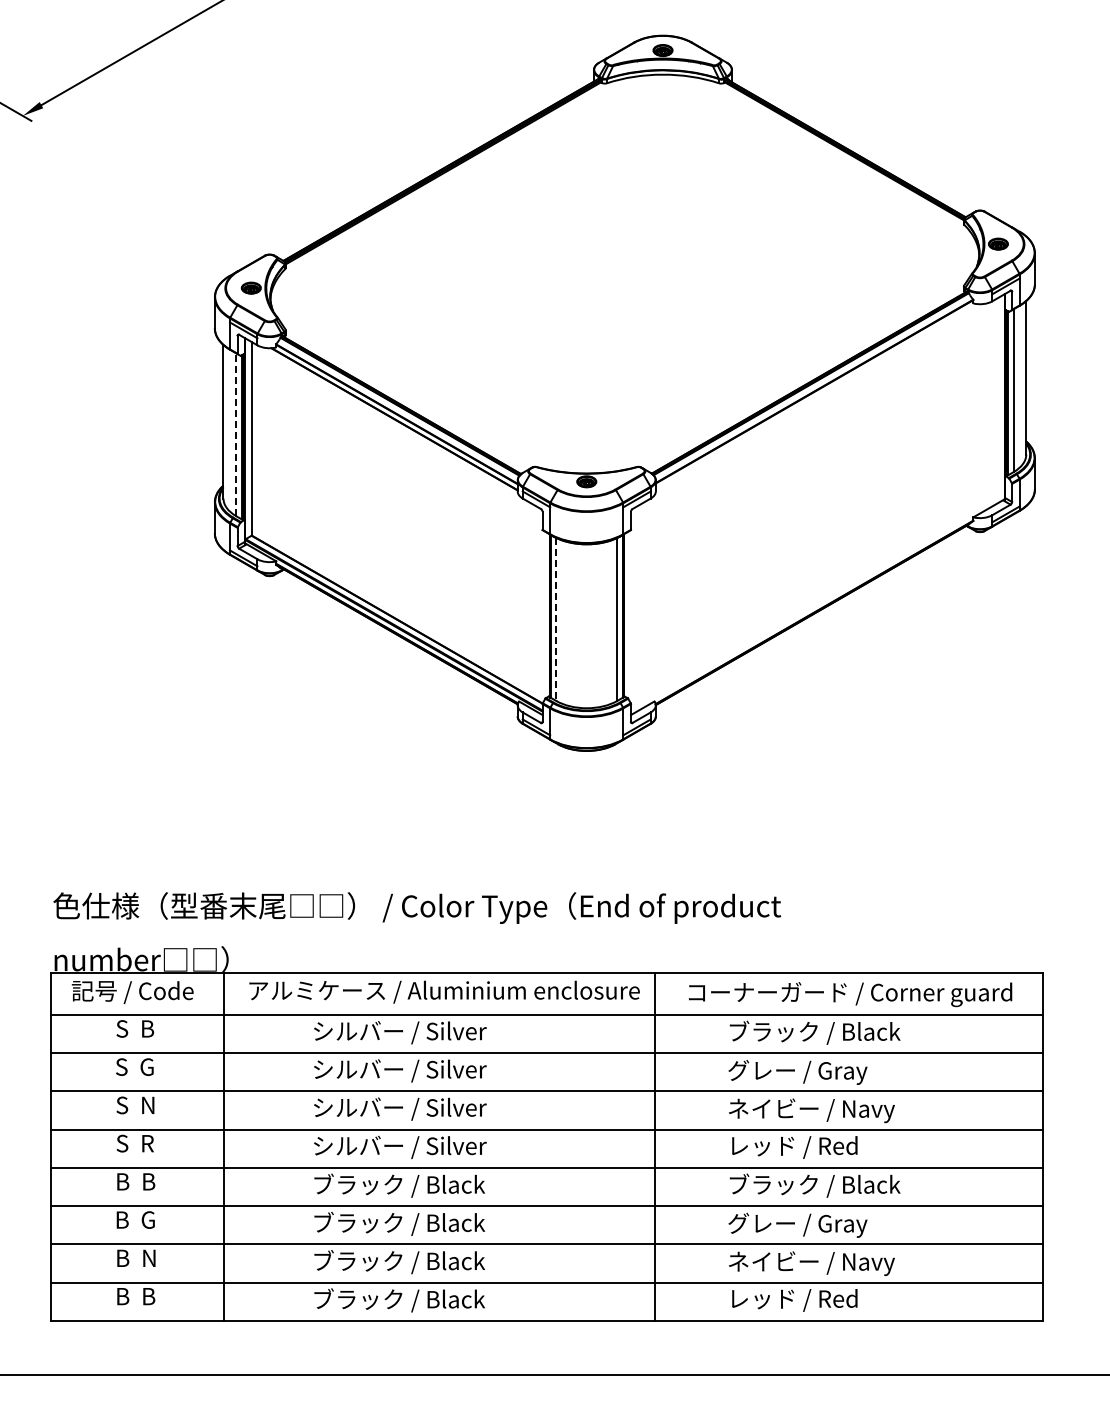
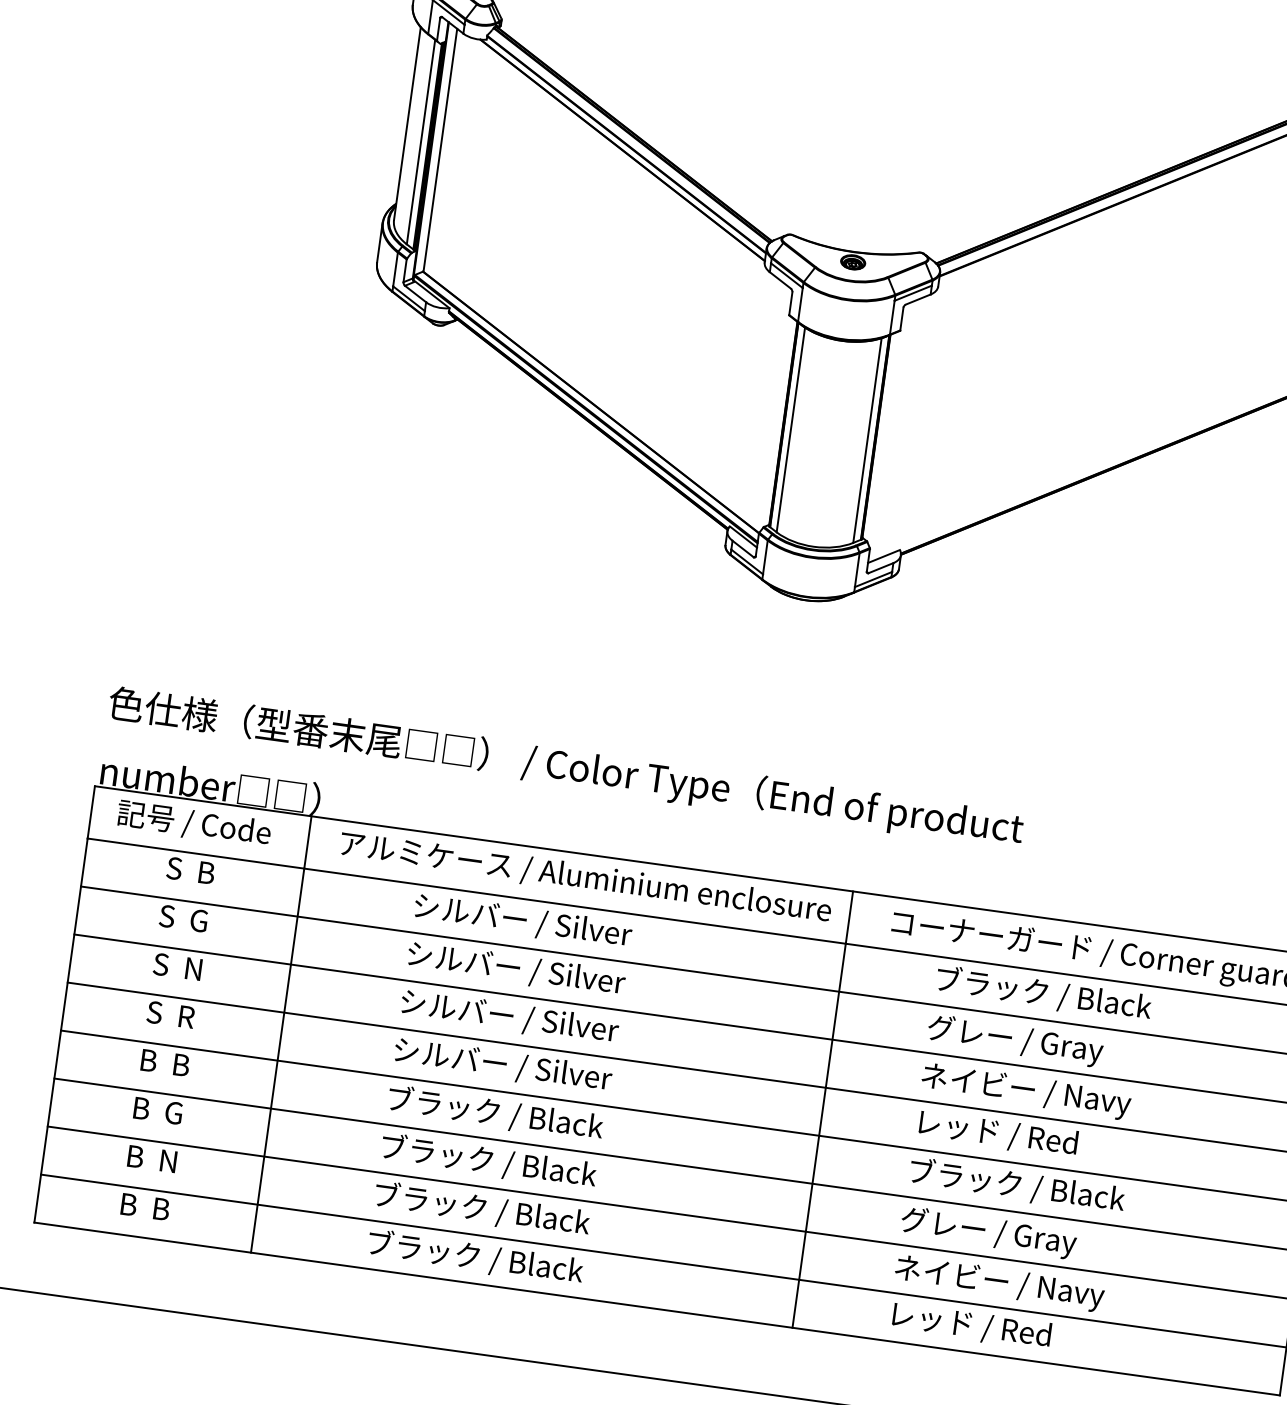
line: (236, 434) -> (421, 141), dashed -> solid
line: (556, 619) -> (791, 430), dashed -> solid

